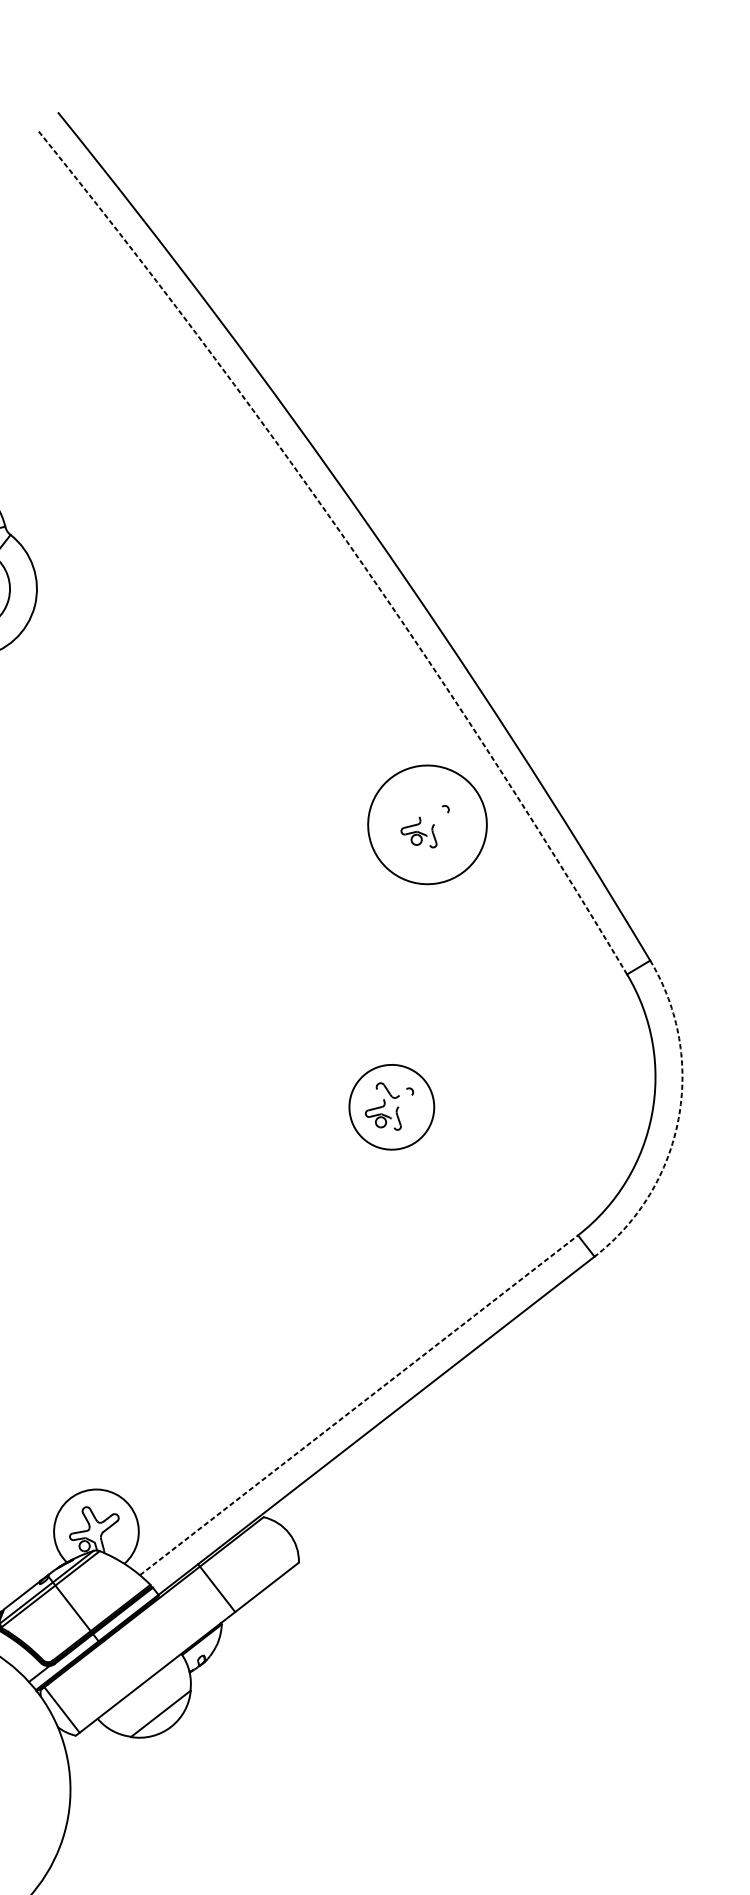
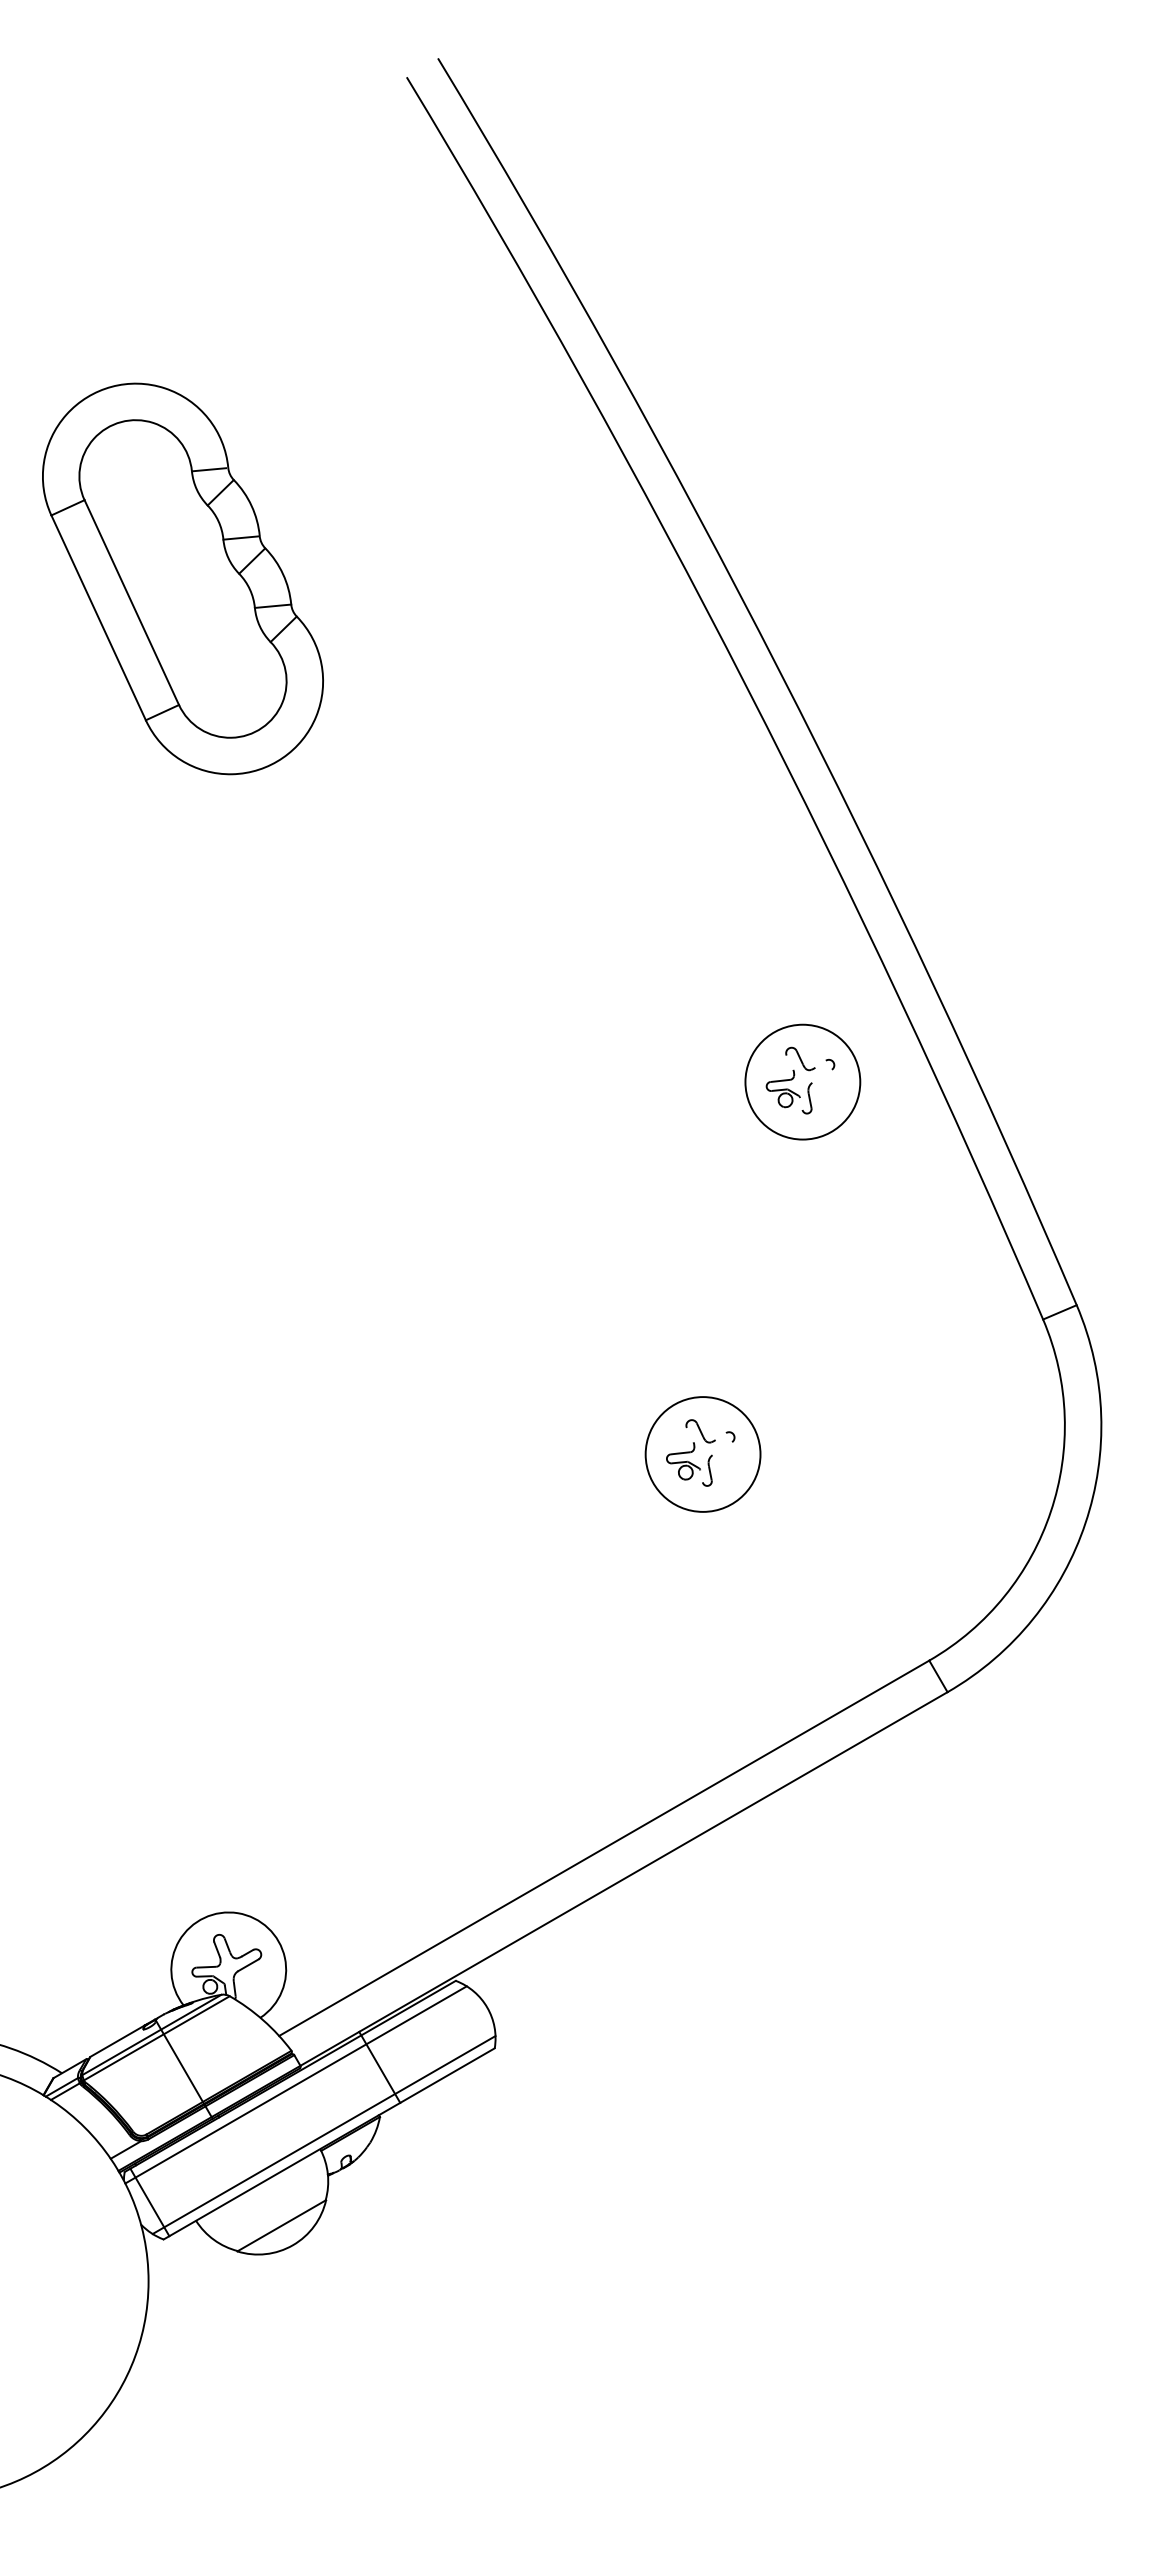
arc: (346, 541) -> (746, 687), dashed -> solid
part: (423, 807) -> (800, 1058), added
circle: (427, 824) -> (802, 1081), size x0.71
arc: (678, 1119) -> (1085, 1523), dashed -> solid
line: (359, 1405) -> (604, 1848), dashed -> solid
line: (156, 1609) -> (295, 2084), added
line: (182, 1643) -> (323, 2135), added

